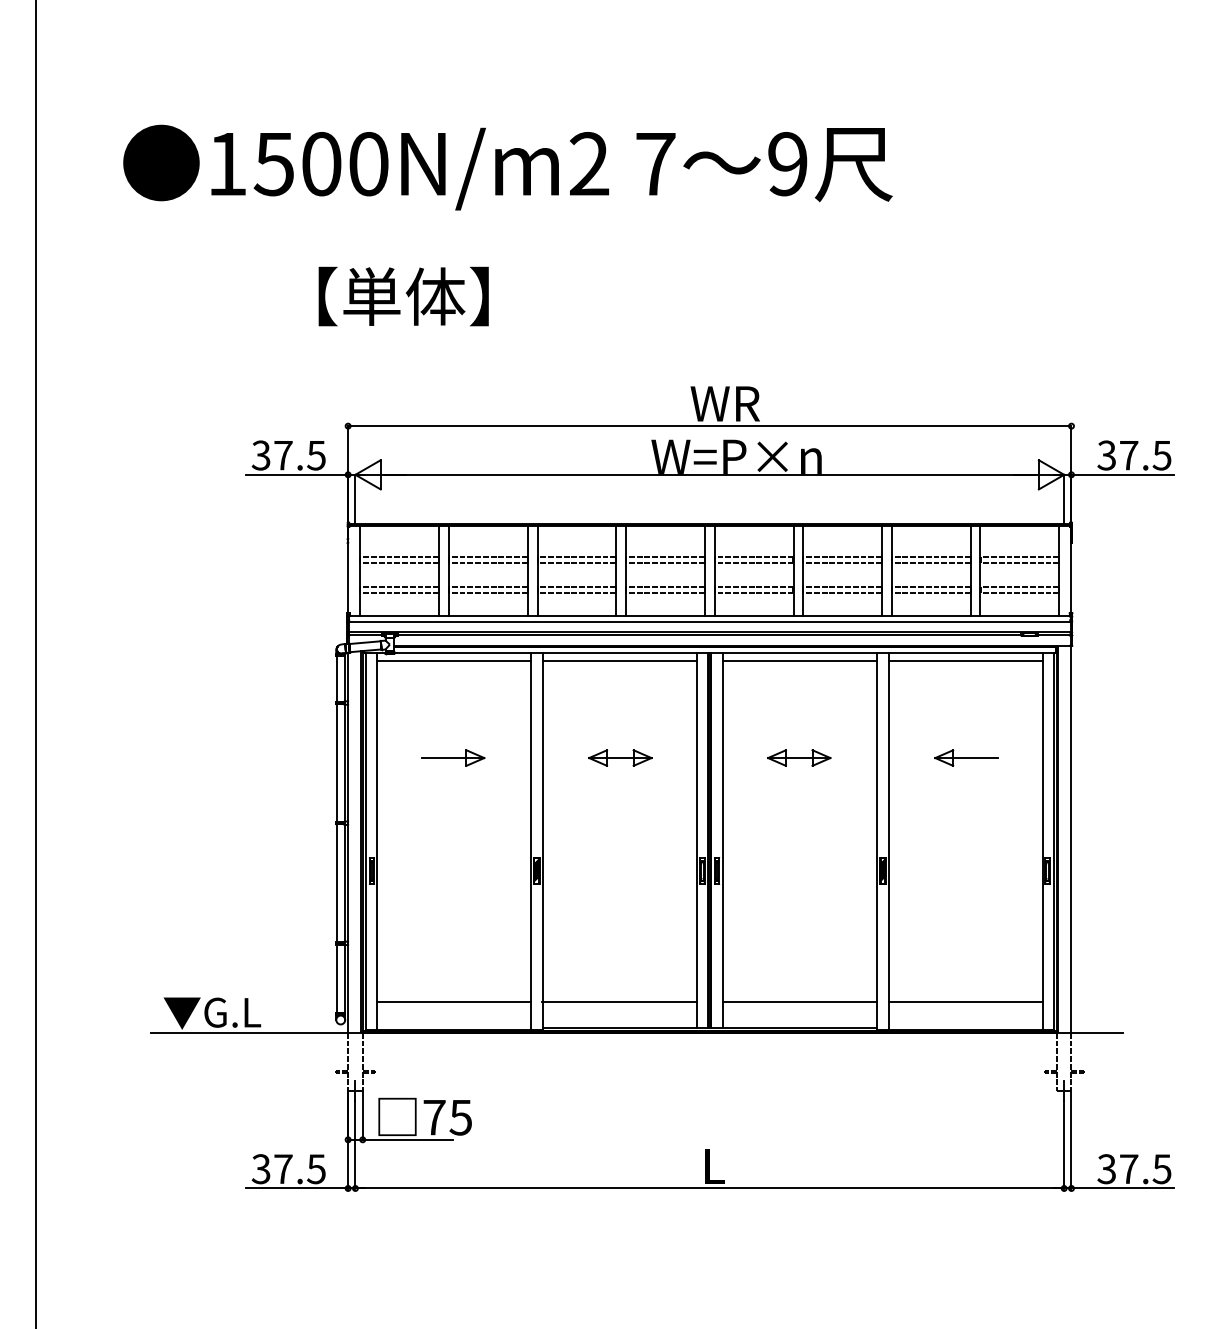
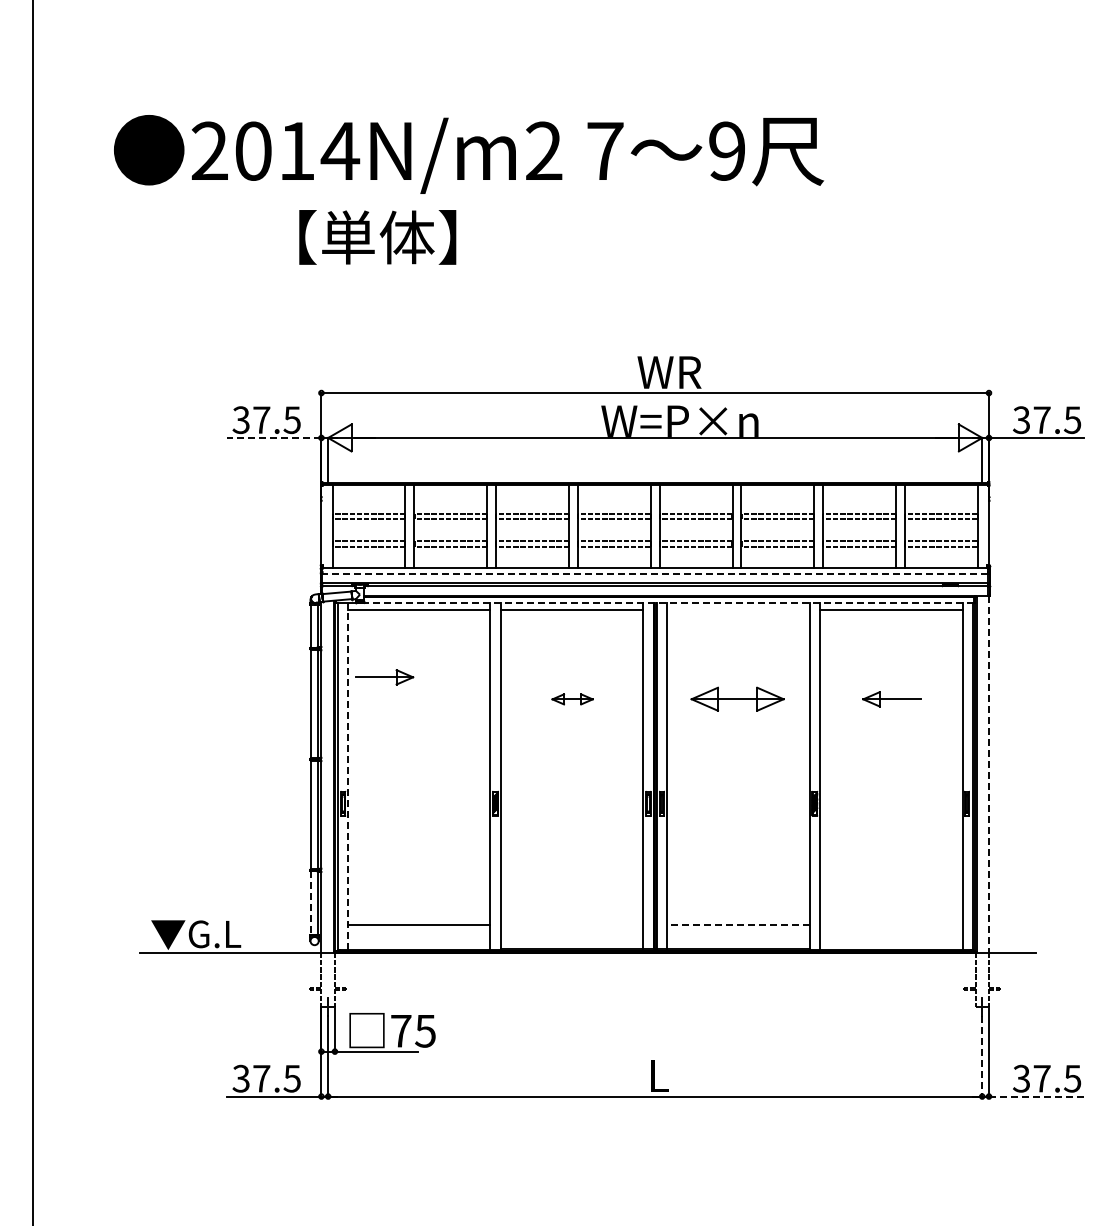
text: (298, 163) -> (275, 150), 1500N/m2 -> 2014N/m2
text: (403, 296) -> (377, 237), moved
line: (296, 474) -> (273, 437), solid -> dashed
line: (710, 622) -> (655, 574), solid -> dashed
line: (724, 653) -> (668, 602), solid -> dashed
line: (800, 661) -> (738, 610), removed
part: (453, 758) -> (384, 677), moved
part: (620, 758) -> (572, 699), size x0.7
part: (798, 758) -> (737, 699), size x1.6
line: (1070, 839) -> (988, 774), solid -> dashed
line: (376, 841) -> (347, 776), solid -> dashed
line: (336, 979) -> (310, 903), solid -> dashed
line: (619, 1002) -> (571, 924), removed
line: (798, 1002) -> (737, 924), solid -> dashed
line: (965, 1002) -> (891, 924), removed
line: (1064, 1145) -> (982, 1056), solid -> dashed
line: (1122, 1188) -> (1036, 1096), solid -> dashed

